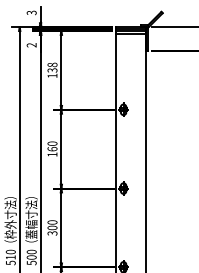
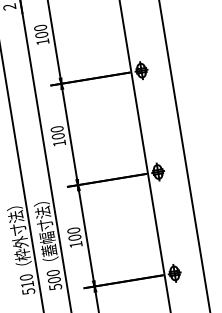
text: (52, 67) -> (41, 31), 138 -> 100
text: (52, 148) -> (58, 135), 160 -> 100
text: (52, 233) -> (76, 244), 300 -> 100

